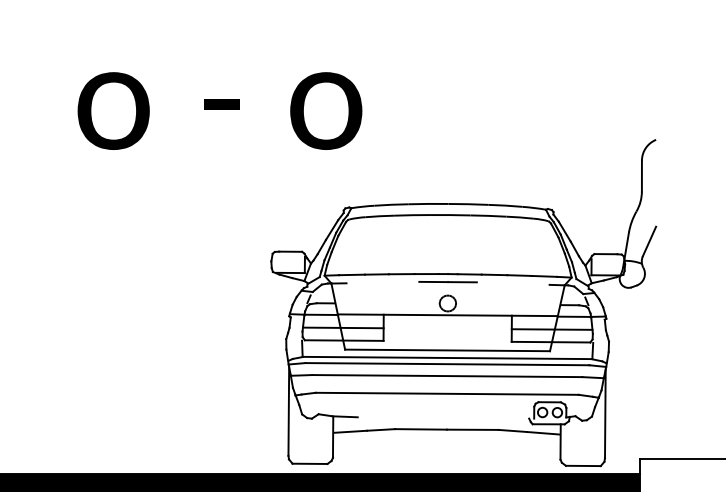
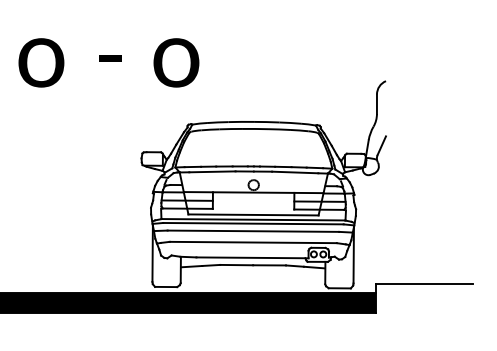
line: (382, 282) -> (212, 171), added
line: (513, 283) -> (295, 172), added
line: (445, 417) -> (252, 257), added

